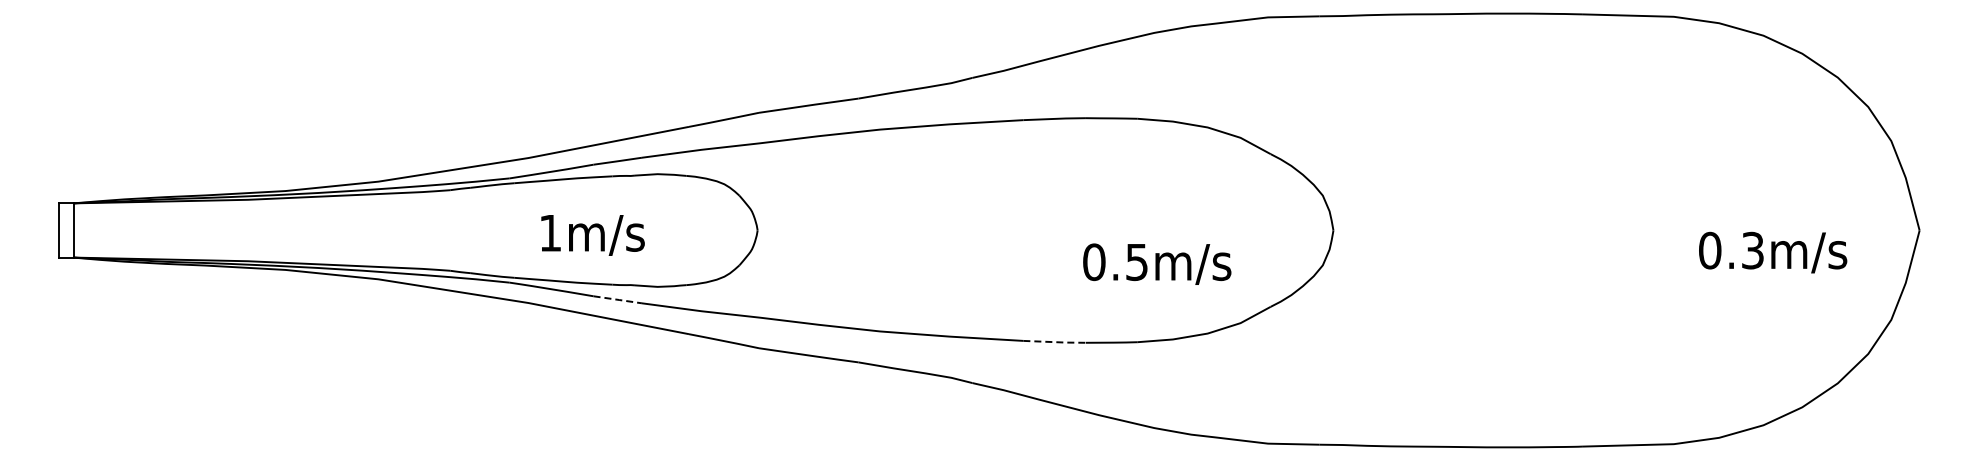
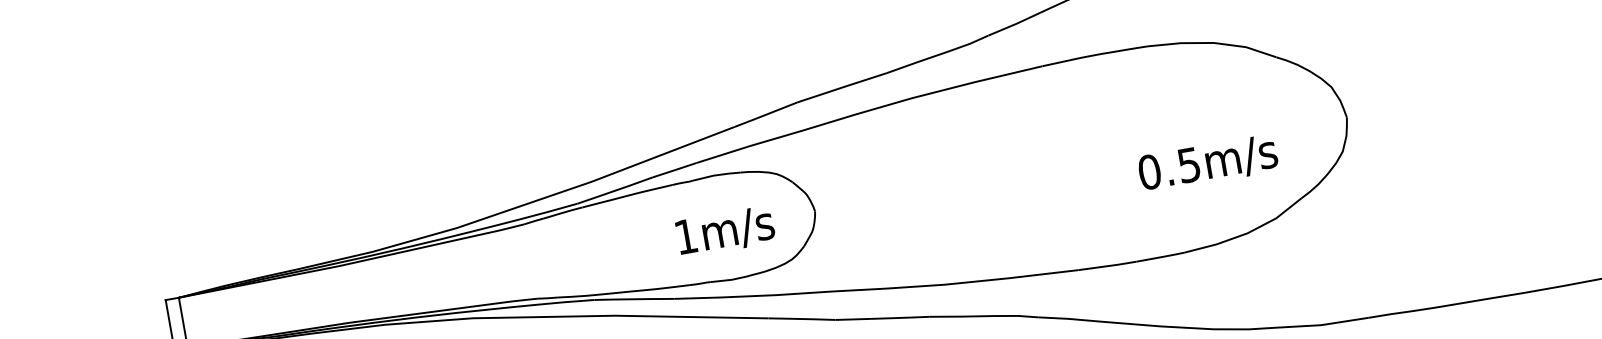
text: (592, 235) -> (725, 232), moved
text: (1157, 263) -> (1208, 163), moved
line: (619, 299) -> (698, 297), dashed -> solid
line: (1055, 342) -> (1108, 266), dashed -> solid

